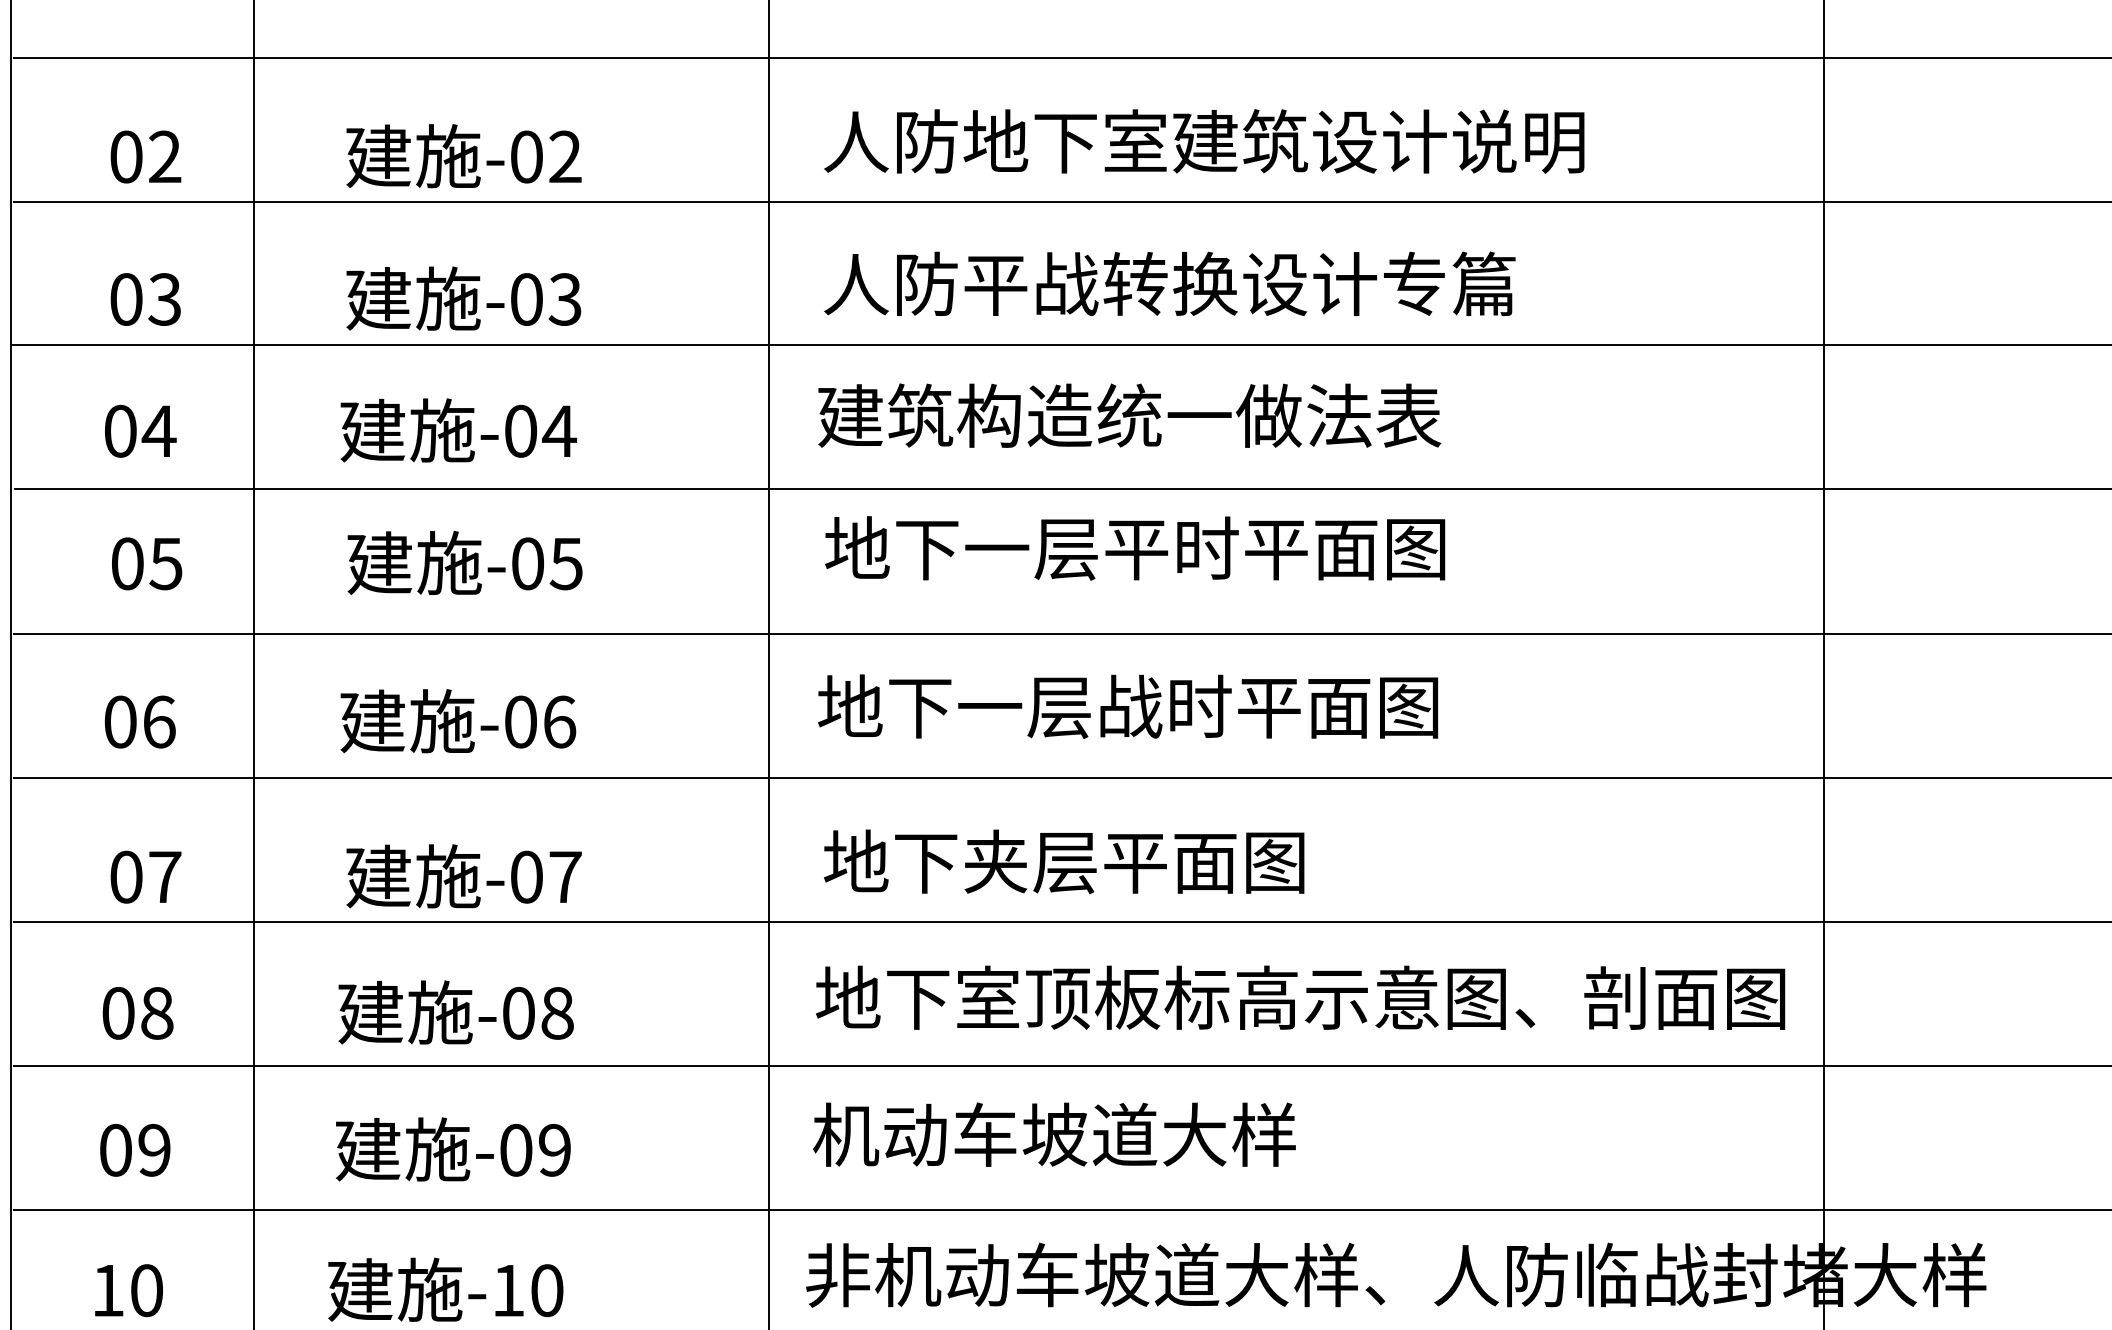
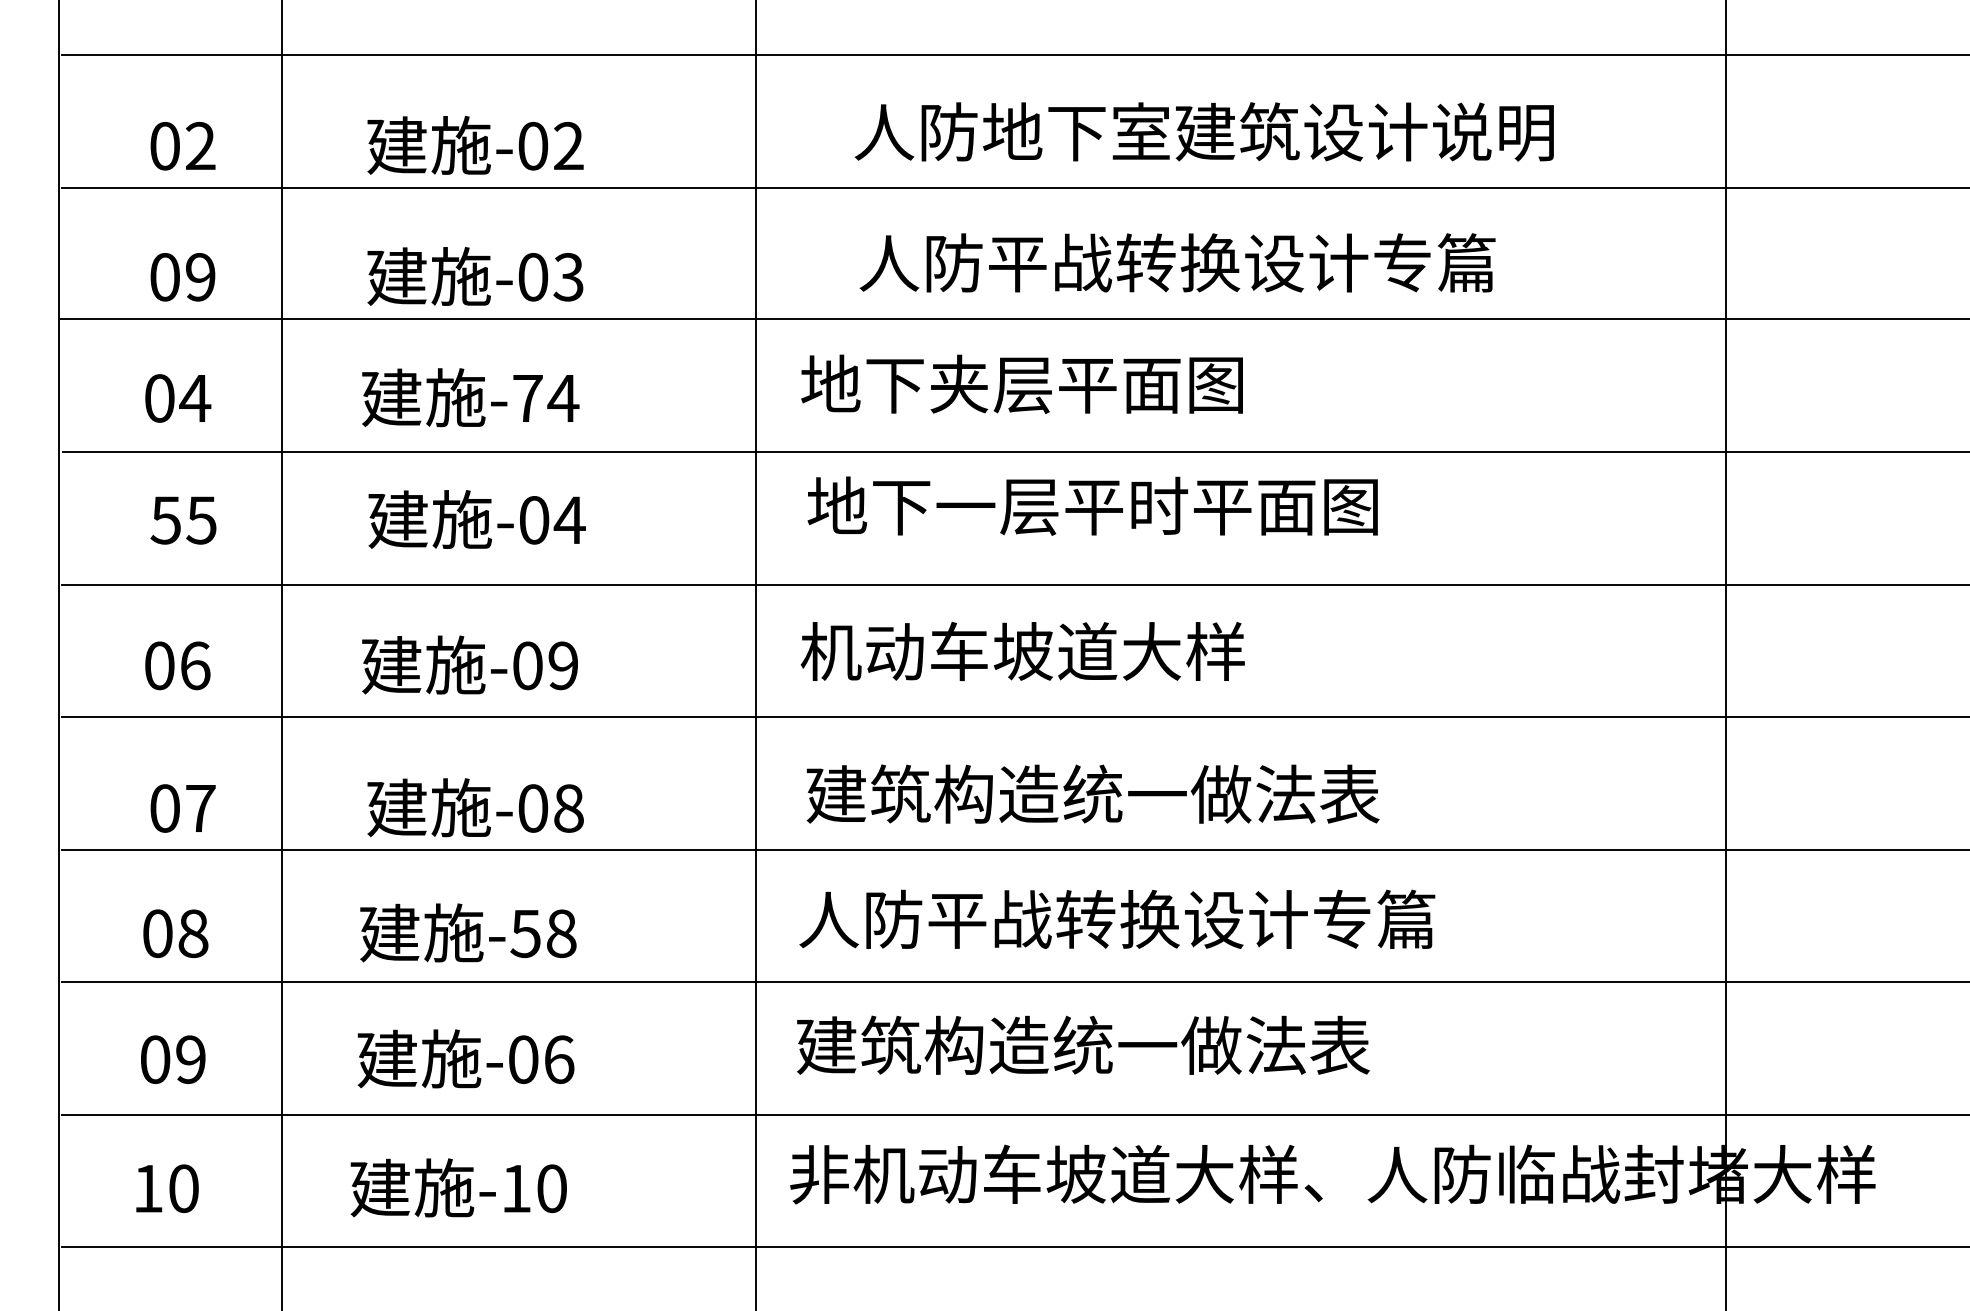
text: (1203, 141) -> (1203, 131), moved
text: (1169, 283) -> (1177, 262), moved
text: (164, 299) -> (200, 277), 03 -> 09
text: (1129, 416) -> (1087, 384), 建筑构造统一做法表 -> 地下夹层平面图
text: (520, 431) -> (527, 398), -04 -> -74
text: (126, 564) -> (165, 520), 05 -> 55
text: (566, 564) -> (569, 520), -05 -> -04
text: (1127, 706) -> (1085, 651), 地下一层战时平面图 -> 机动车坡道大样
text: (559, 721) -> (563, 665), -06 -> -09
text: (1134, 861) -> (1092, 794), 地下夹层平面图 -> 建筑构造统一做法表
text: (565, 877) -> (568, 808), -07 -> -08
text: (1300, 996) -> (1244, 918), 地下室顶板标高示意图、剖面图 -> 人防平战转换设计专篇
text: (518, 1013) -> (525, 933), -08 -> -58
text: (1124, 1133) -> (1082, 1044), 机动车坡道大样 -> 建筑构造统一做法表
text: (555, 1150) -> (559, 1059), -09 -> -06

